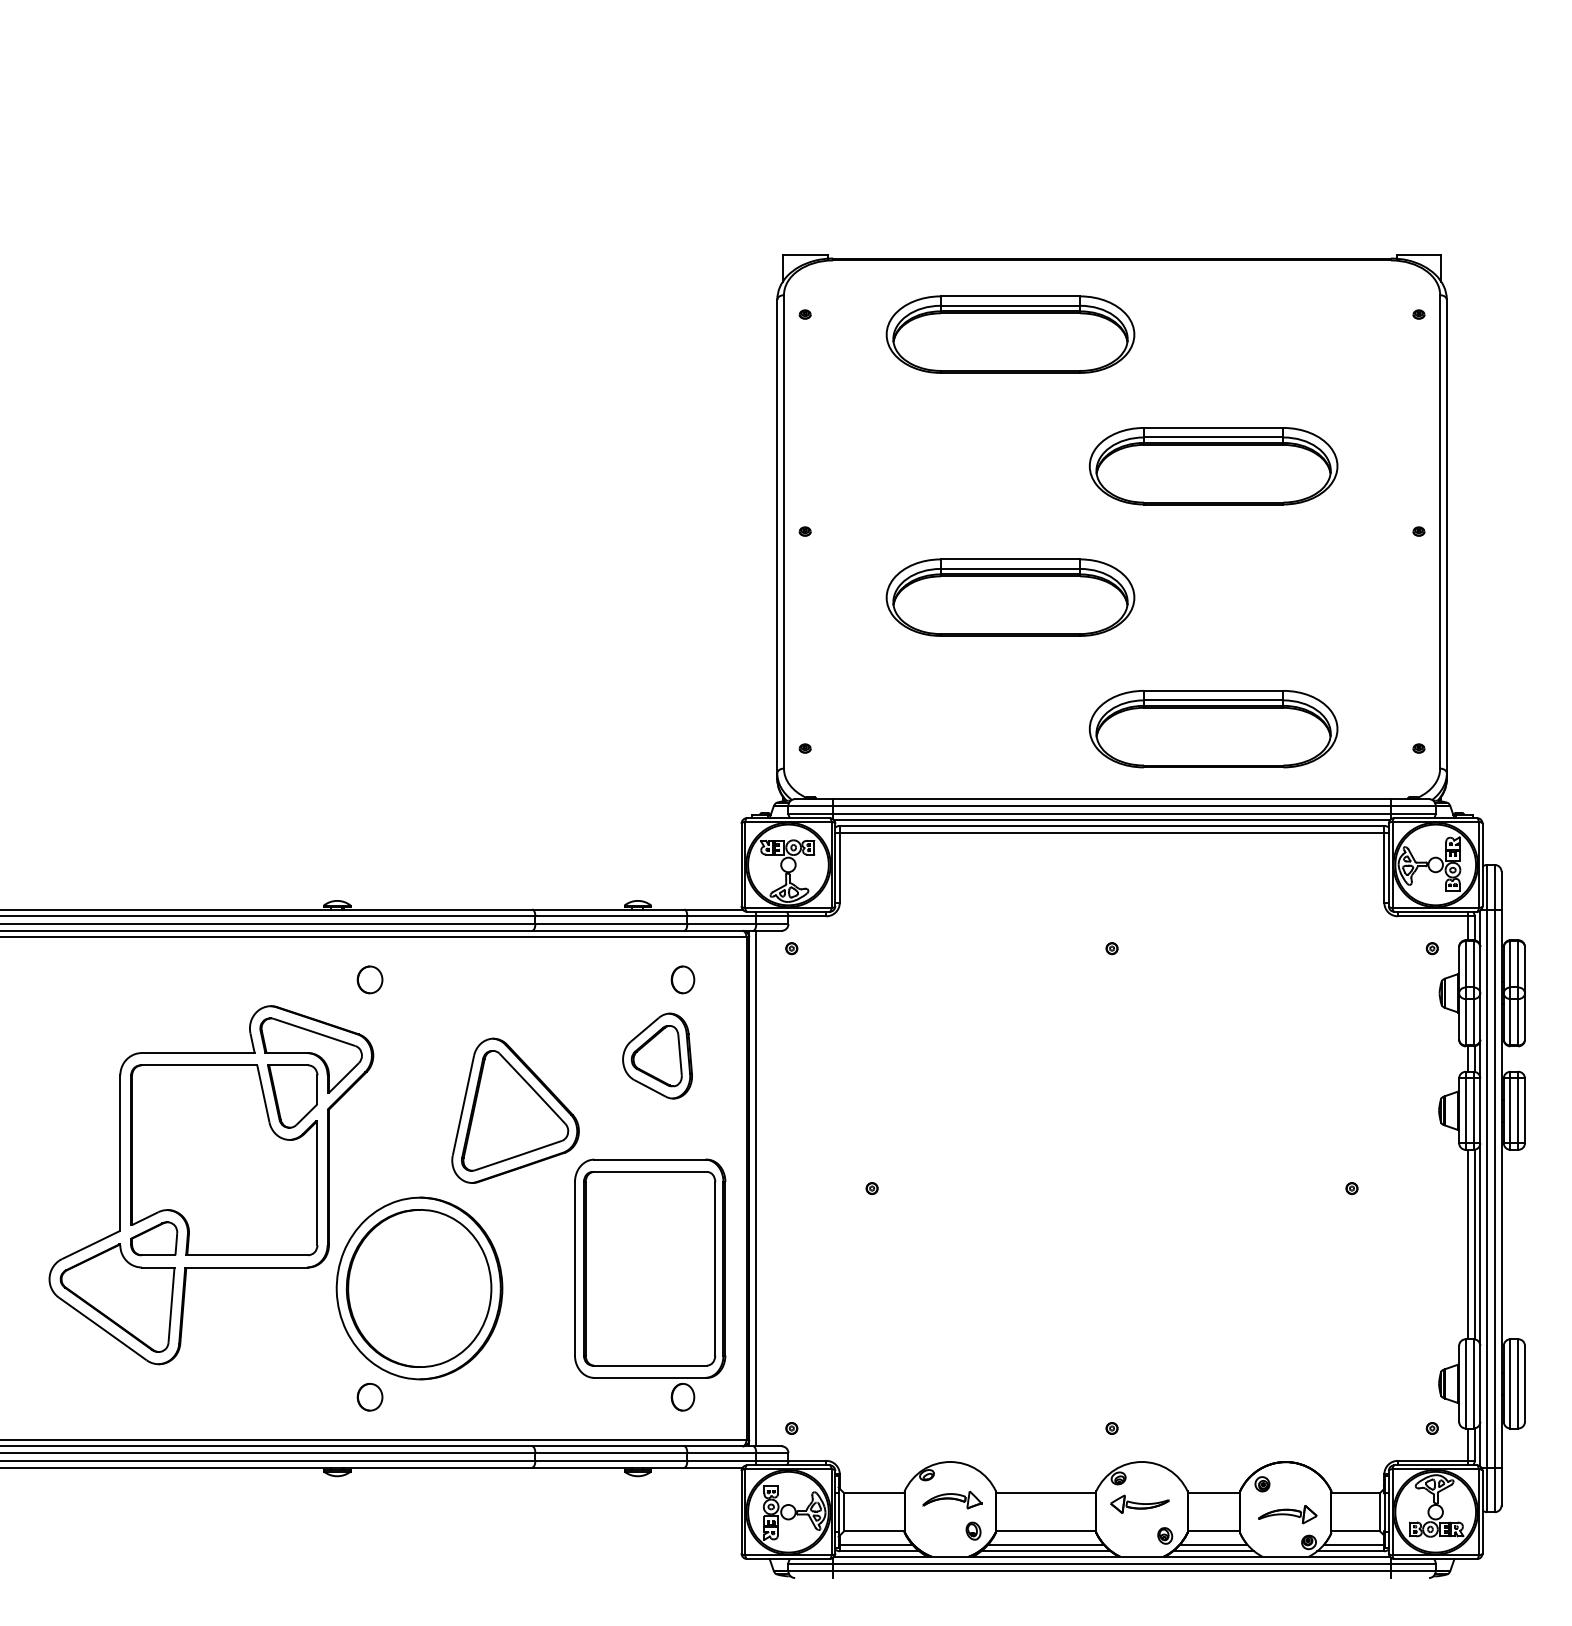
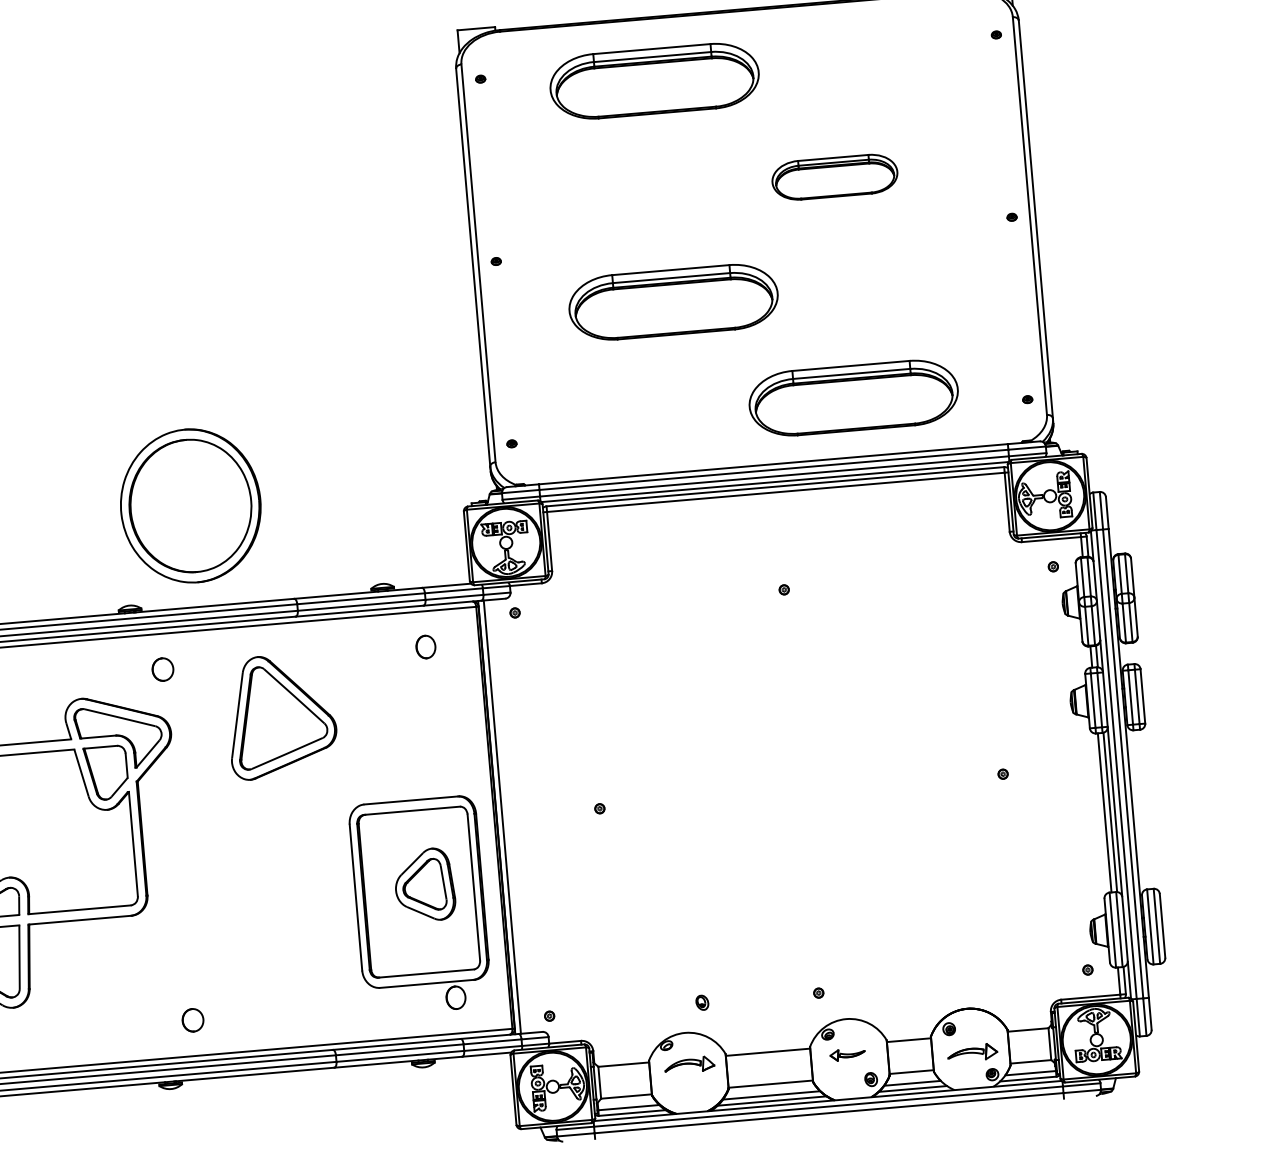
part: (1213, 466) -> (834, 177), size x0.6
part: (657, 1055) -> (424, 884), moved
part: (515, 1110) -> (281, 715), moved
part: (419, 1288) -> (190, 506), moved
part: (1139, 1503) -> (847, 1054), size x0.7
part: (973, 1530) -> (702, 1002), moved

